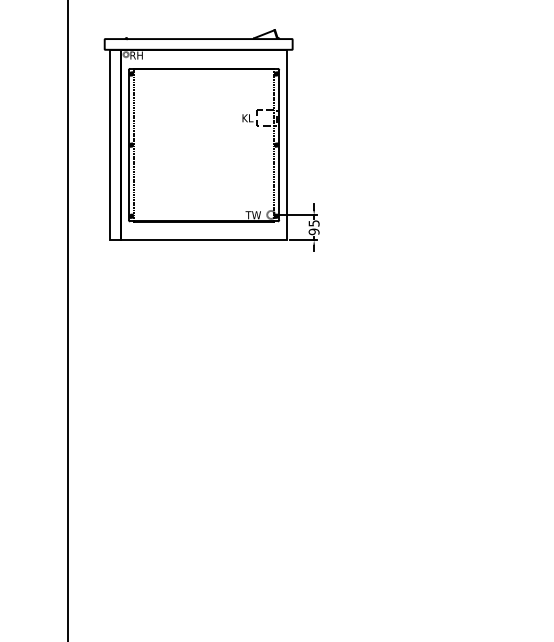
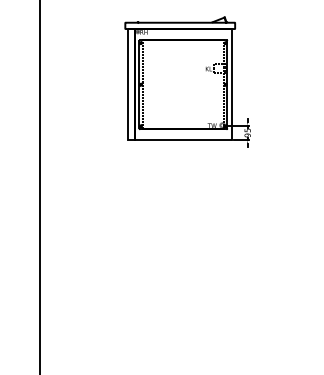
part: (211, 139) -> (187, 81), moved

